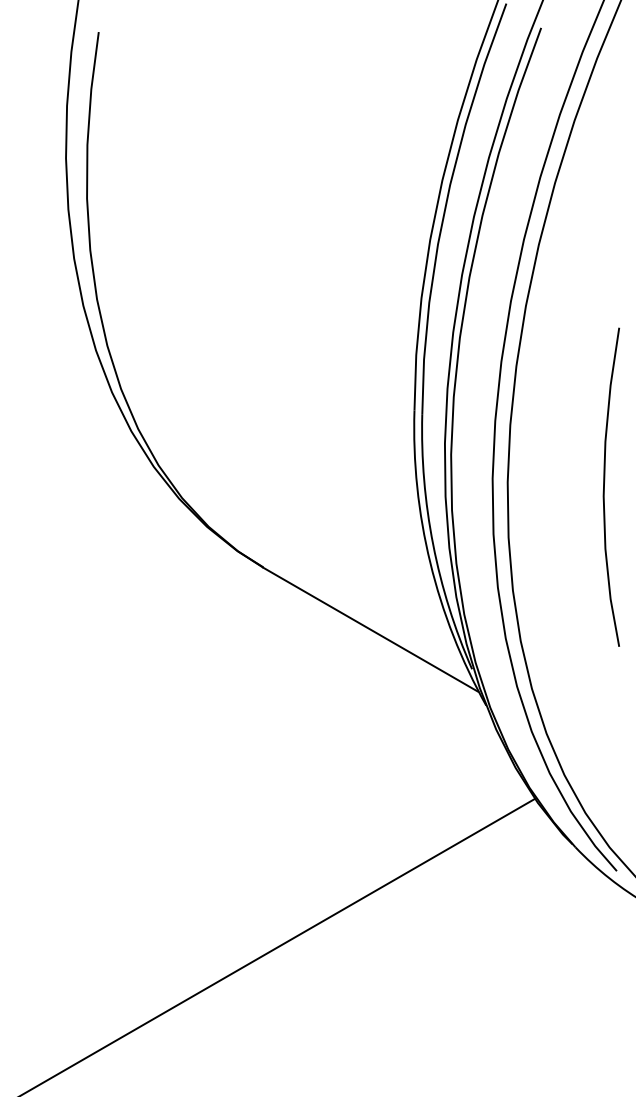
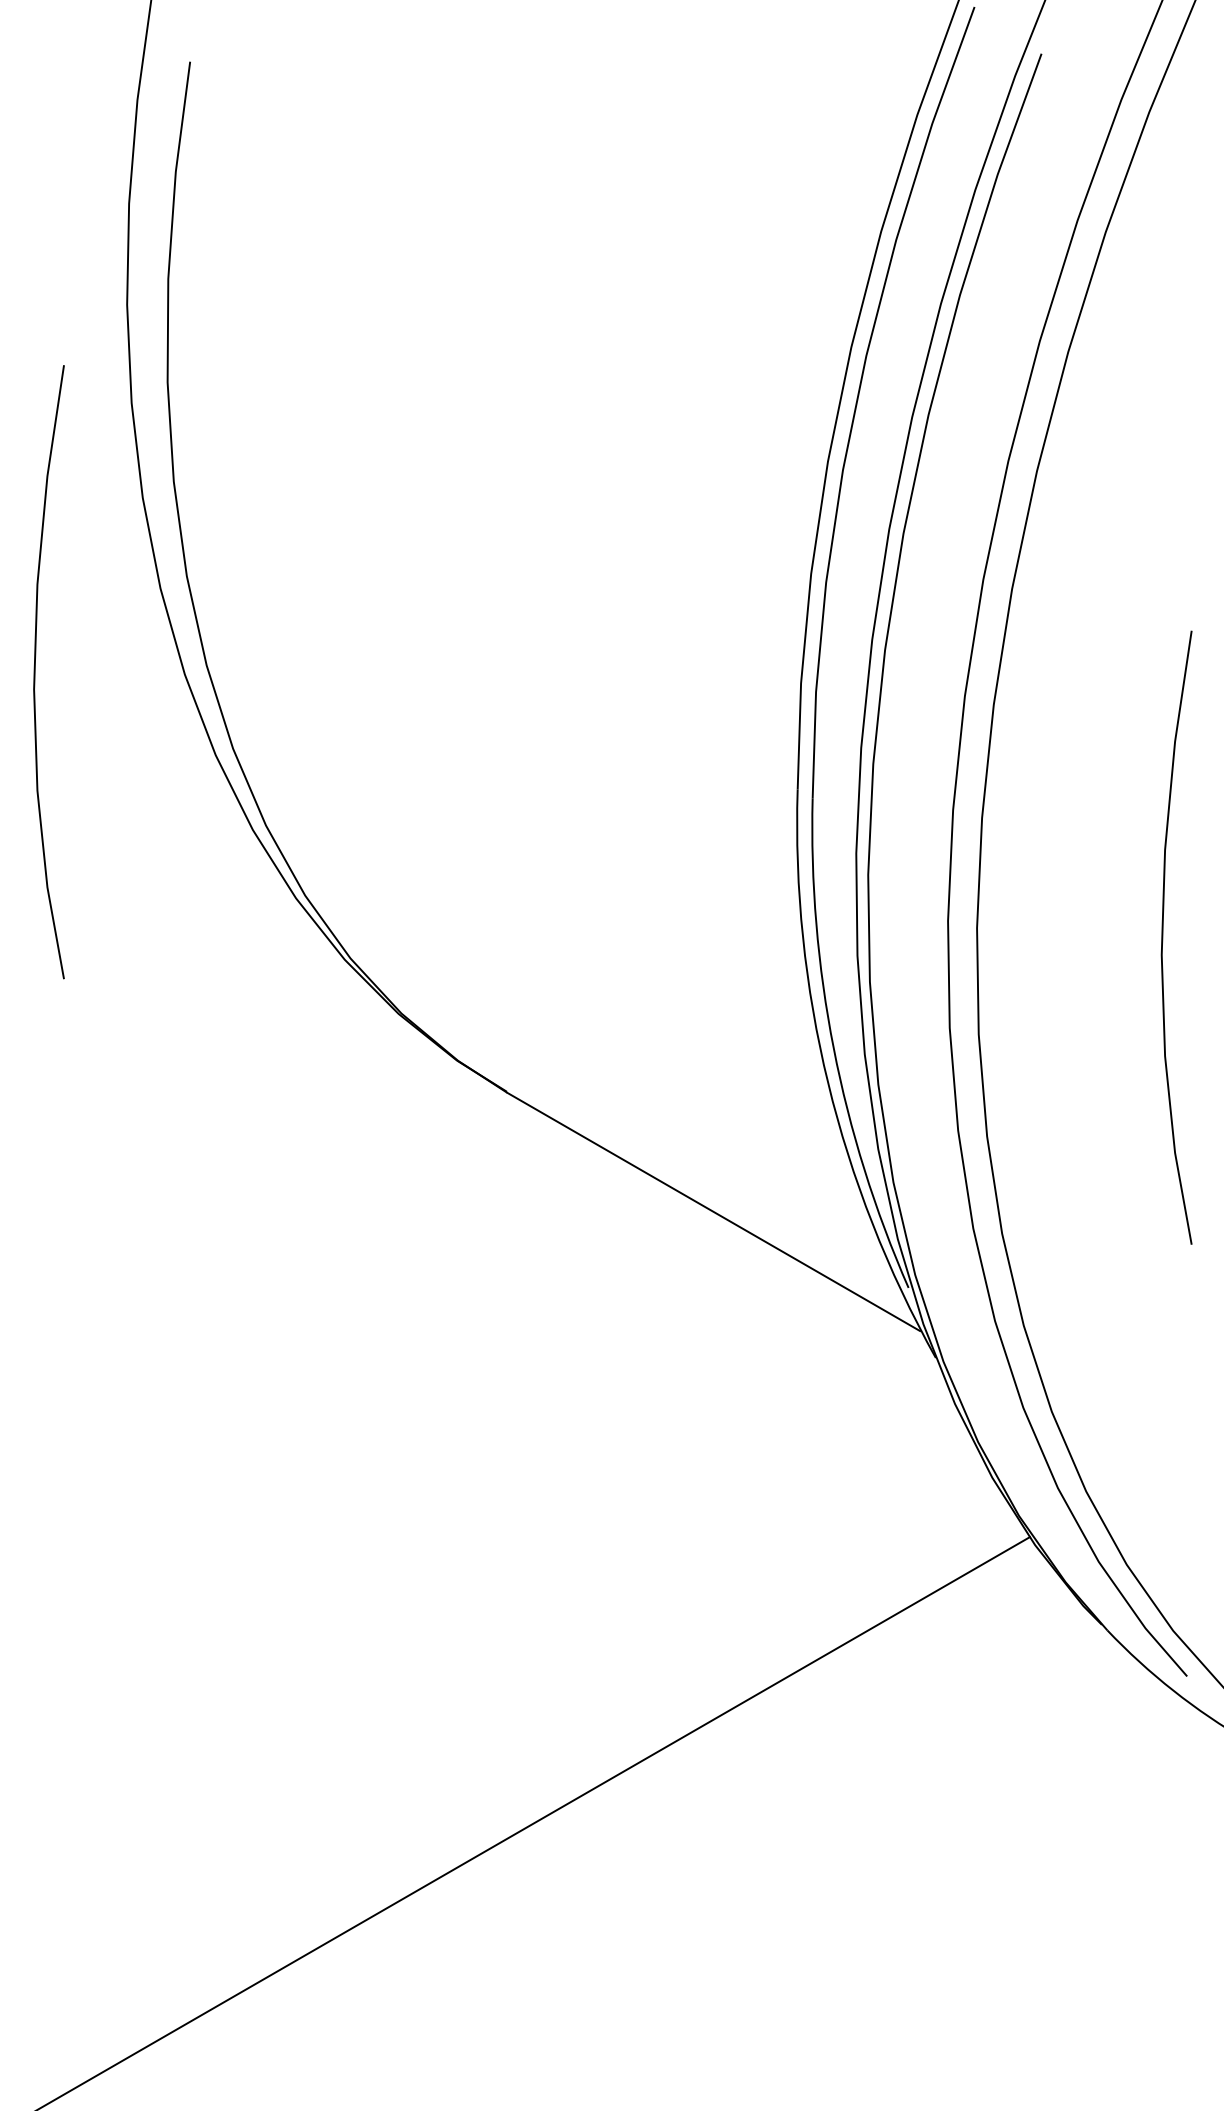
curve: (18, 348) -> (35, 670), added

